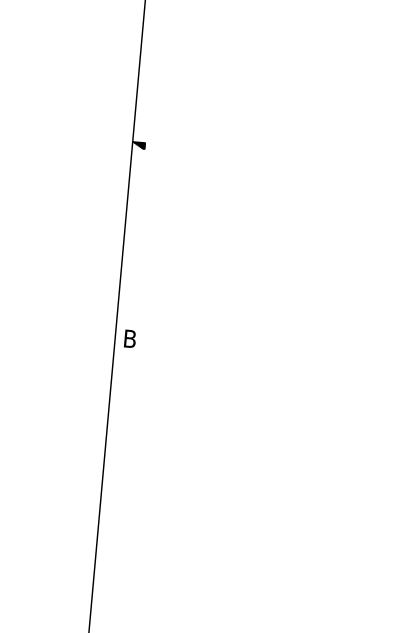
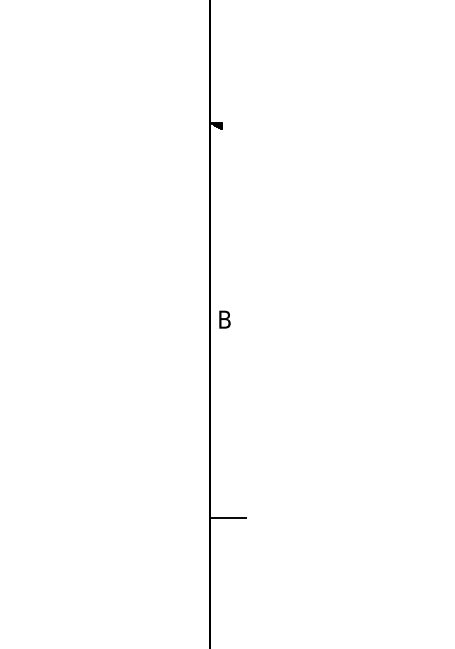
line: (115, 537) -> (227, 518), added

